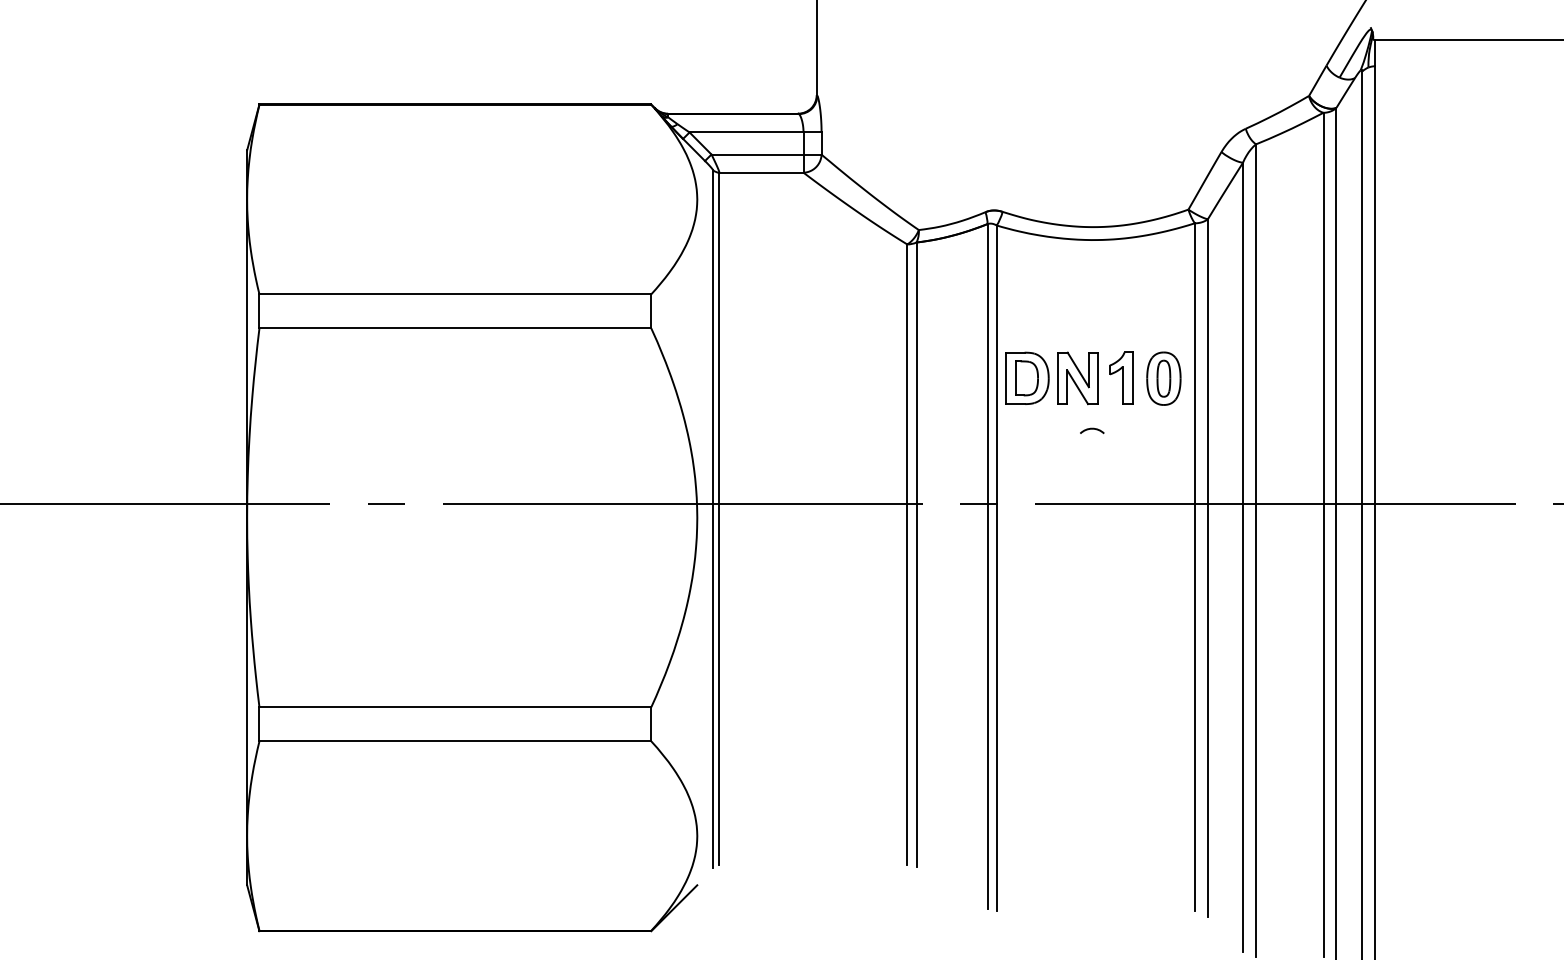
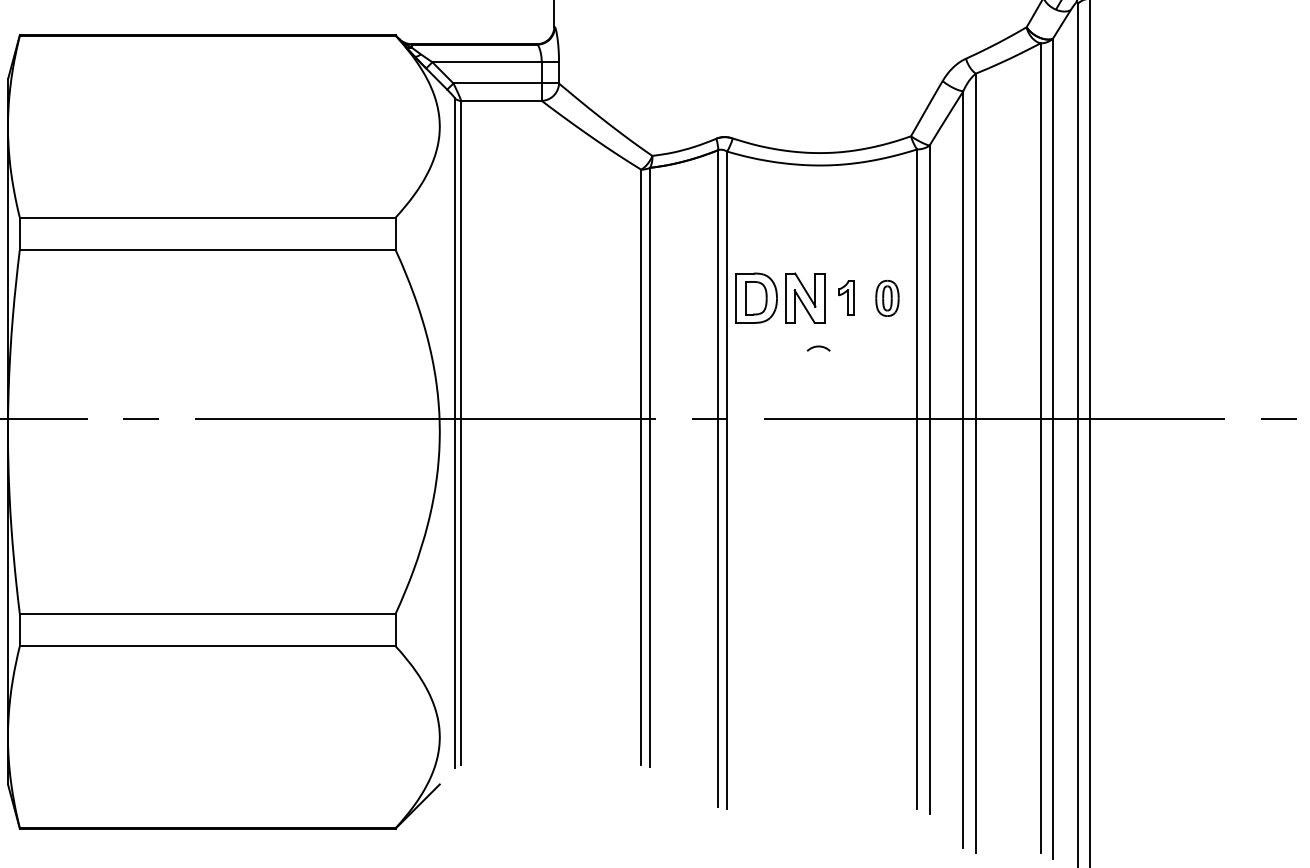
part: (1121, 377) -> (846, 297), size x0.7
part: (1163, 378) -> (887, 298), size x0.7

